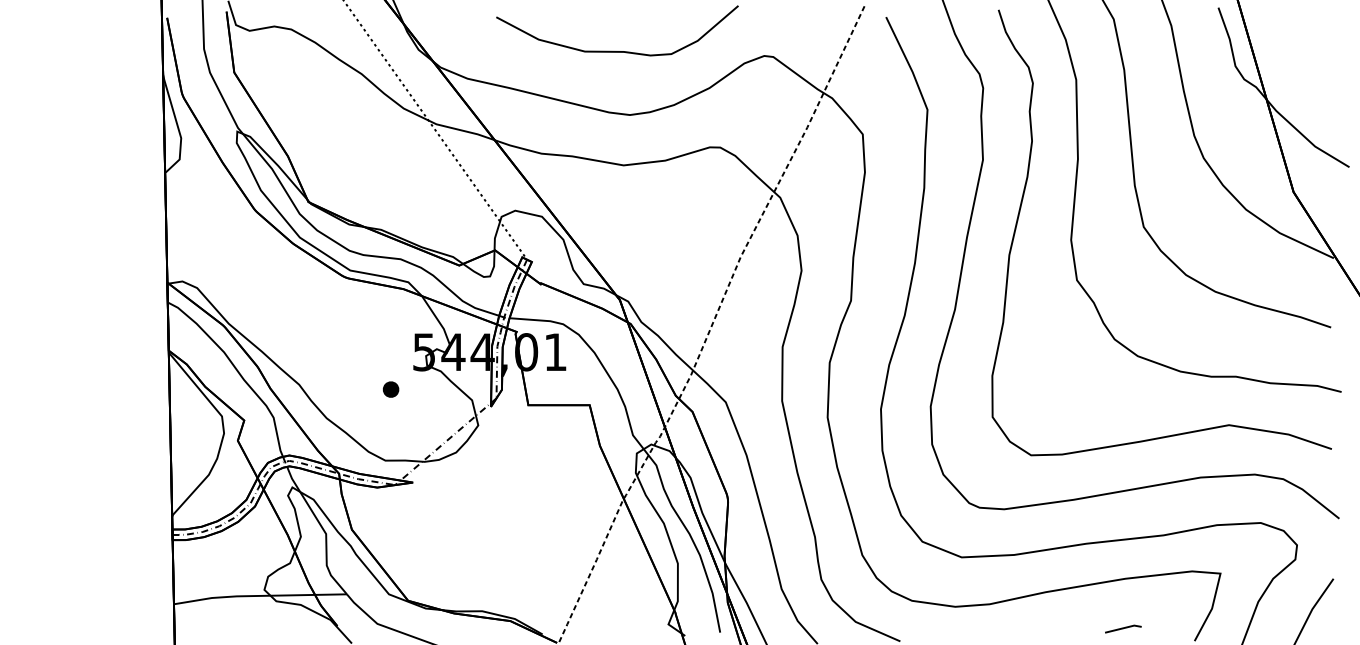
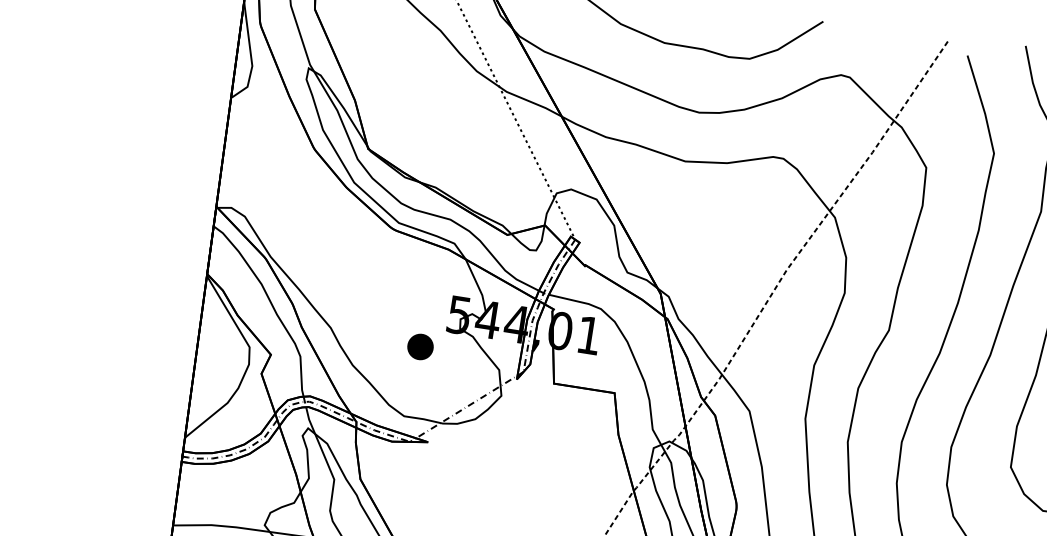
part: (391, 389) -> (421, 346), size x1.6

